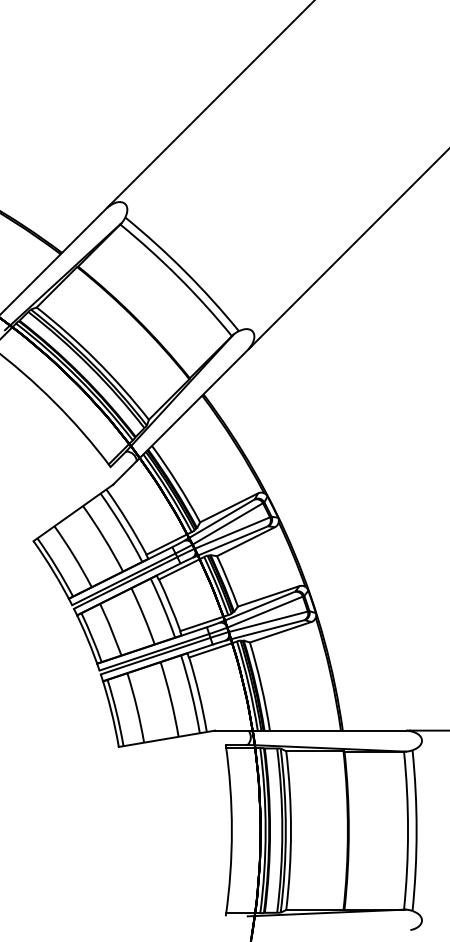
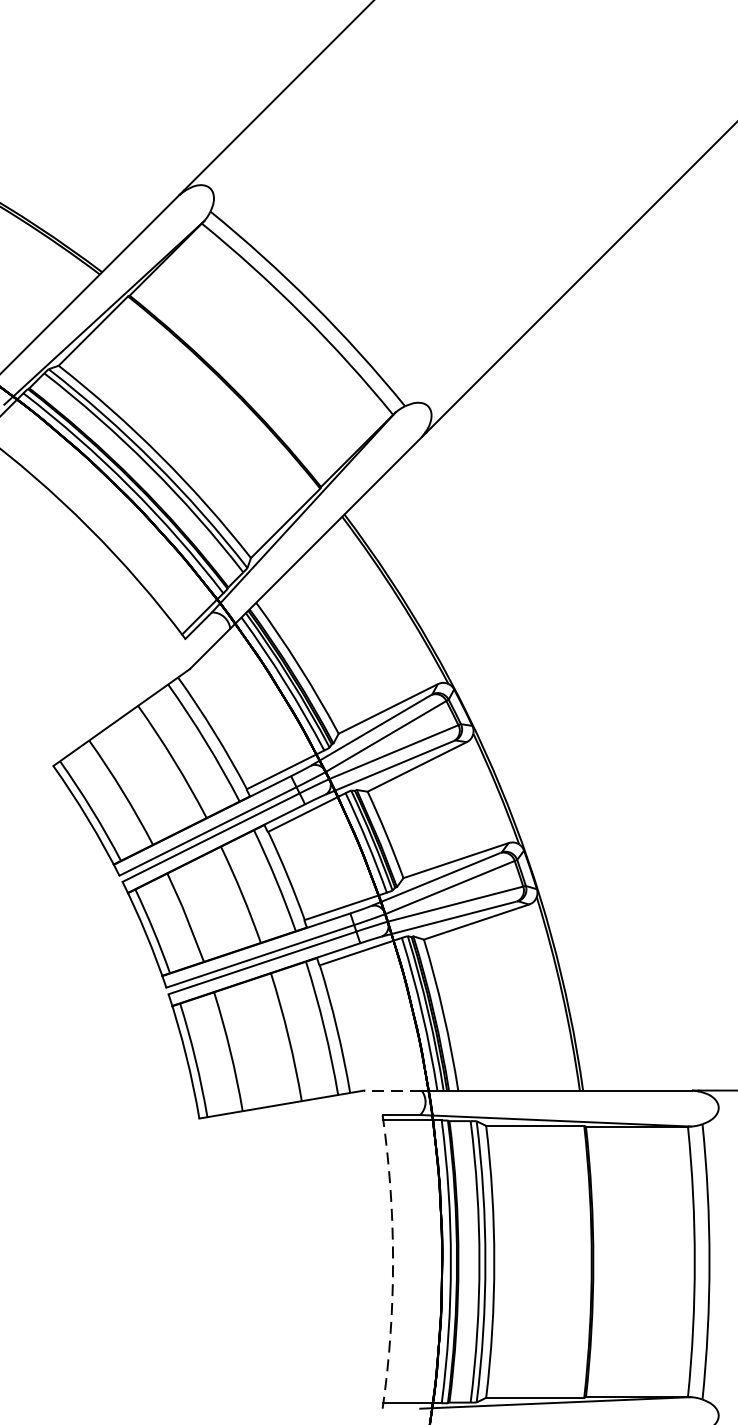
line: (231, 730) -> (392, 1090), solid -> dashed
arc: (231, 830) -> (392, 1261), solid -> dashed

